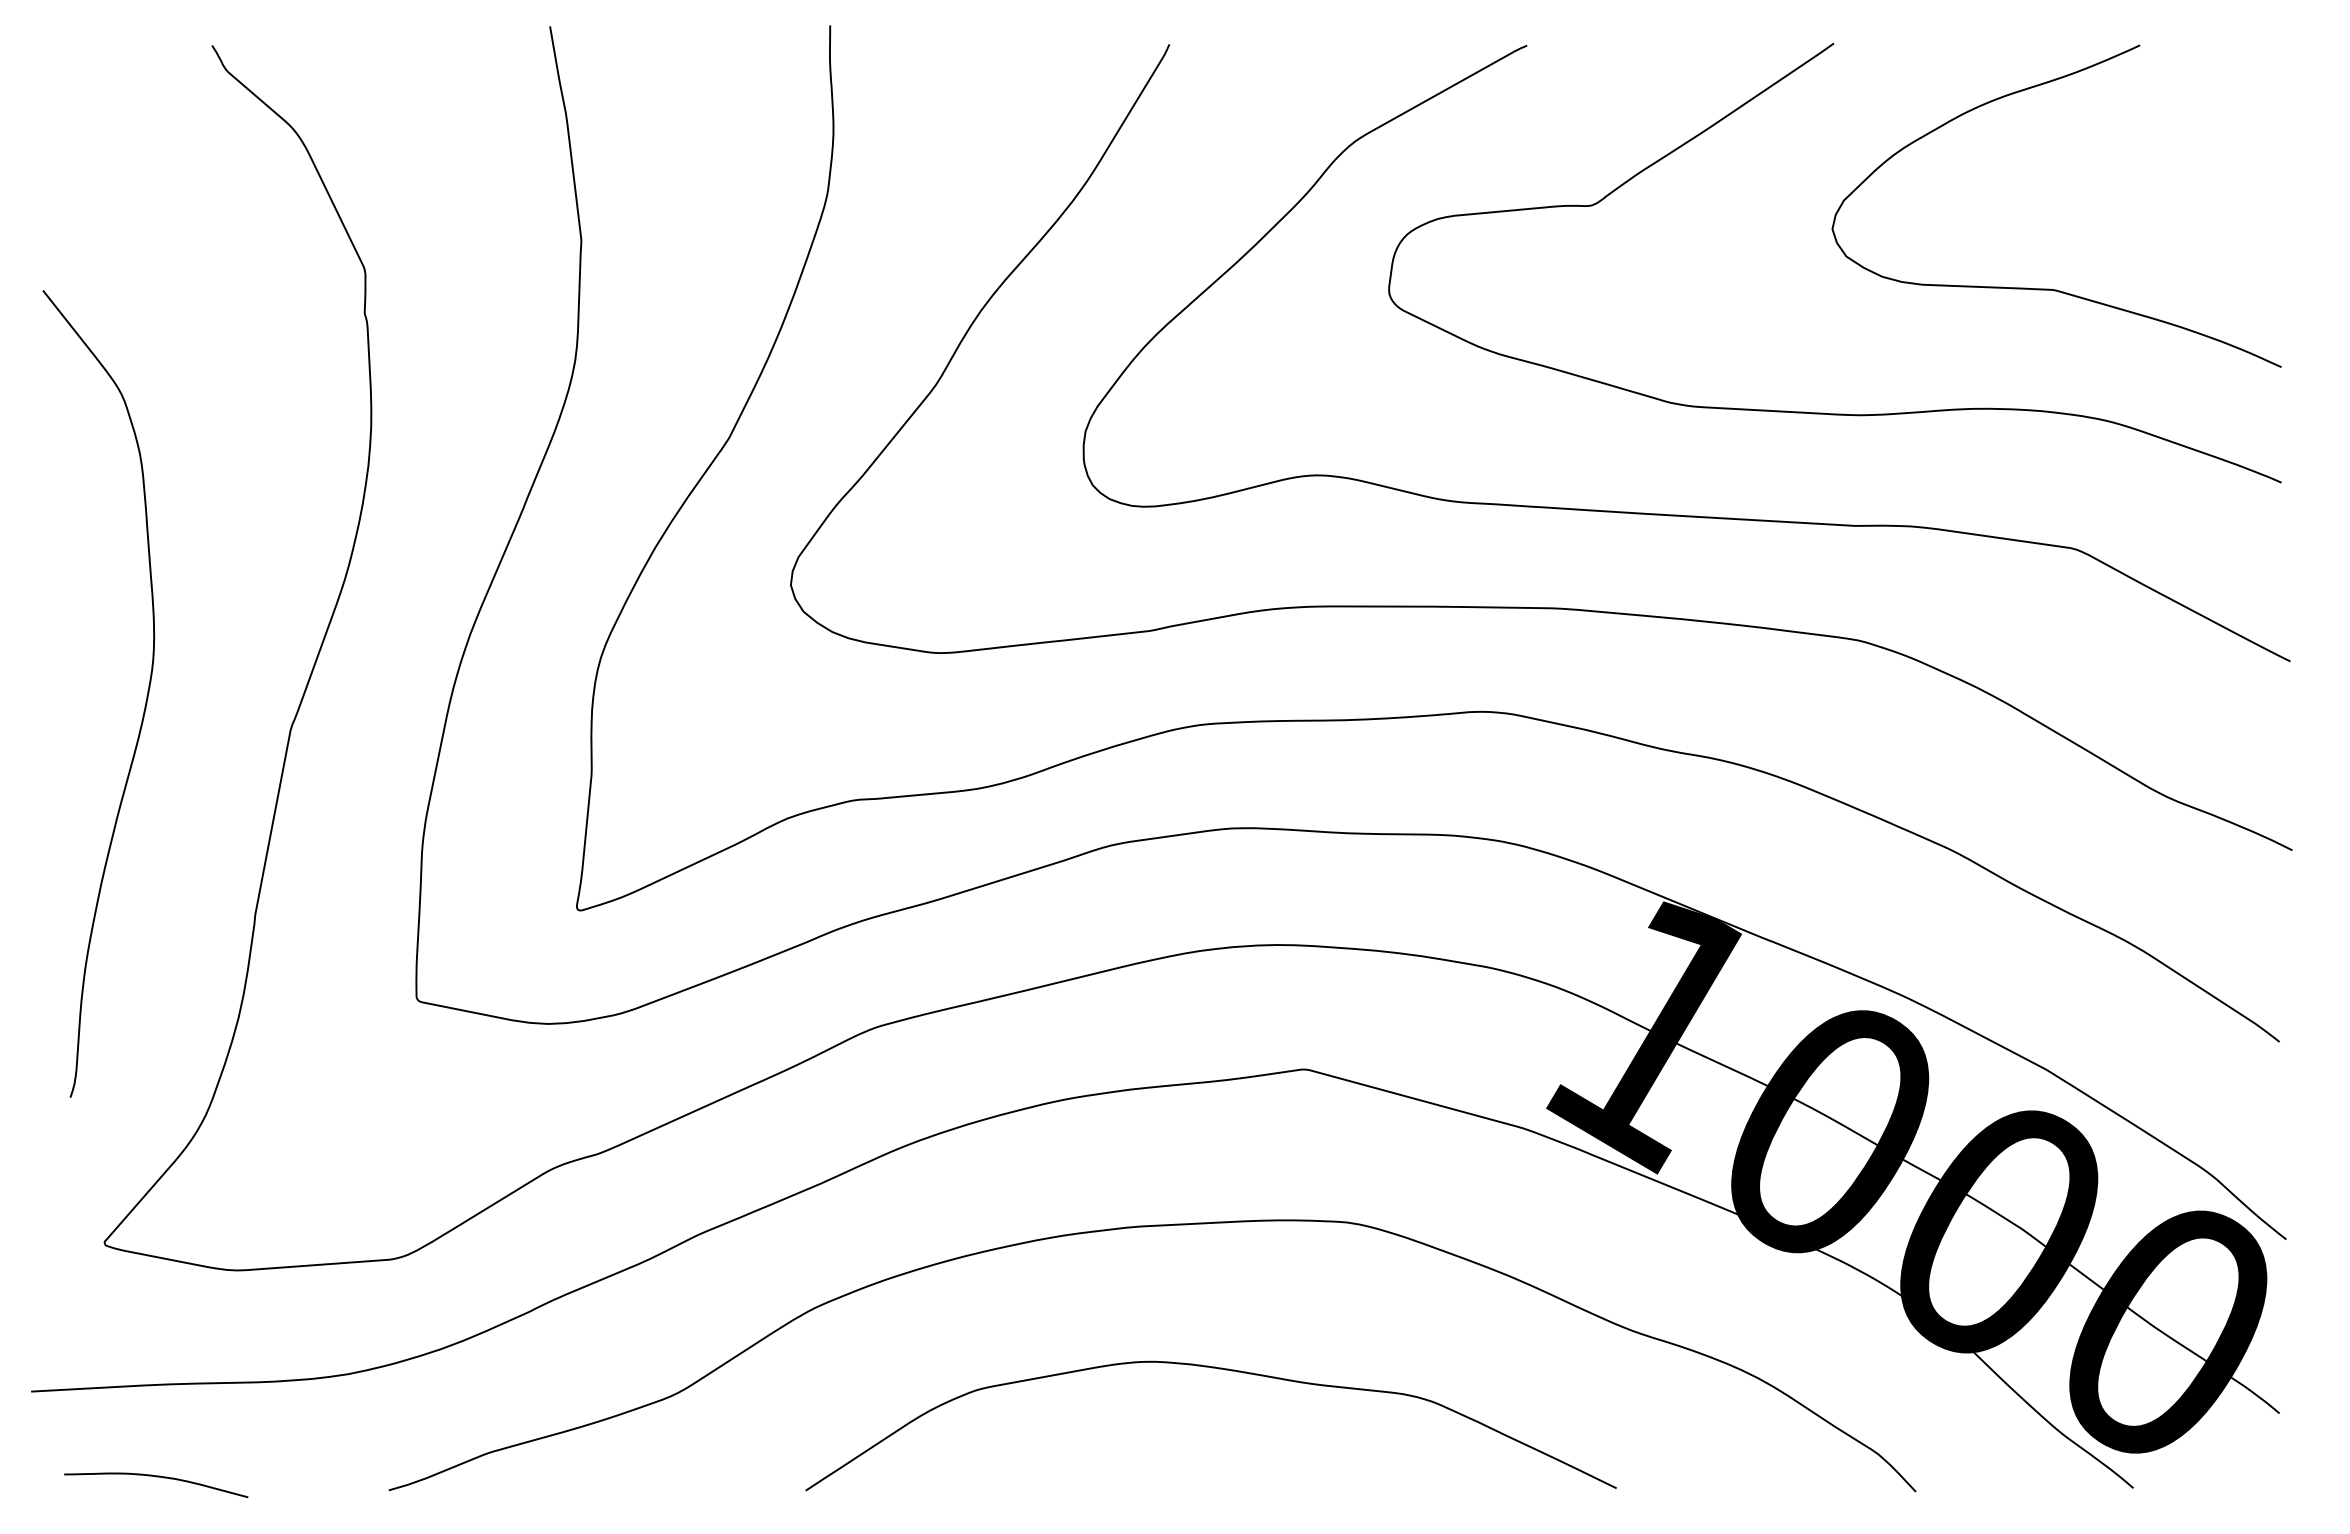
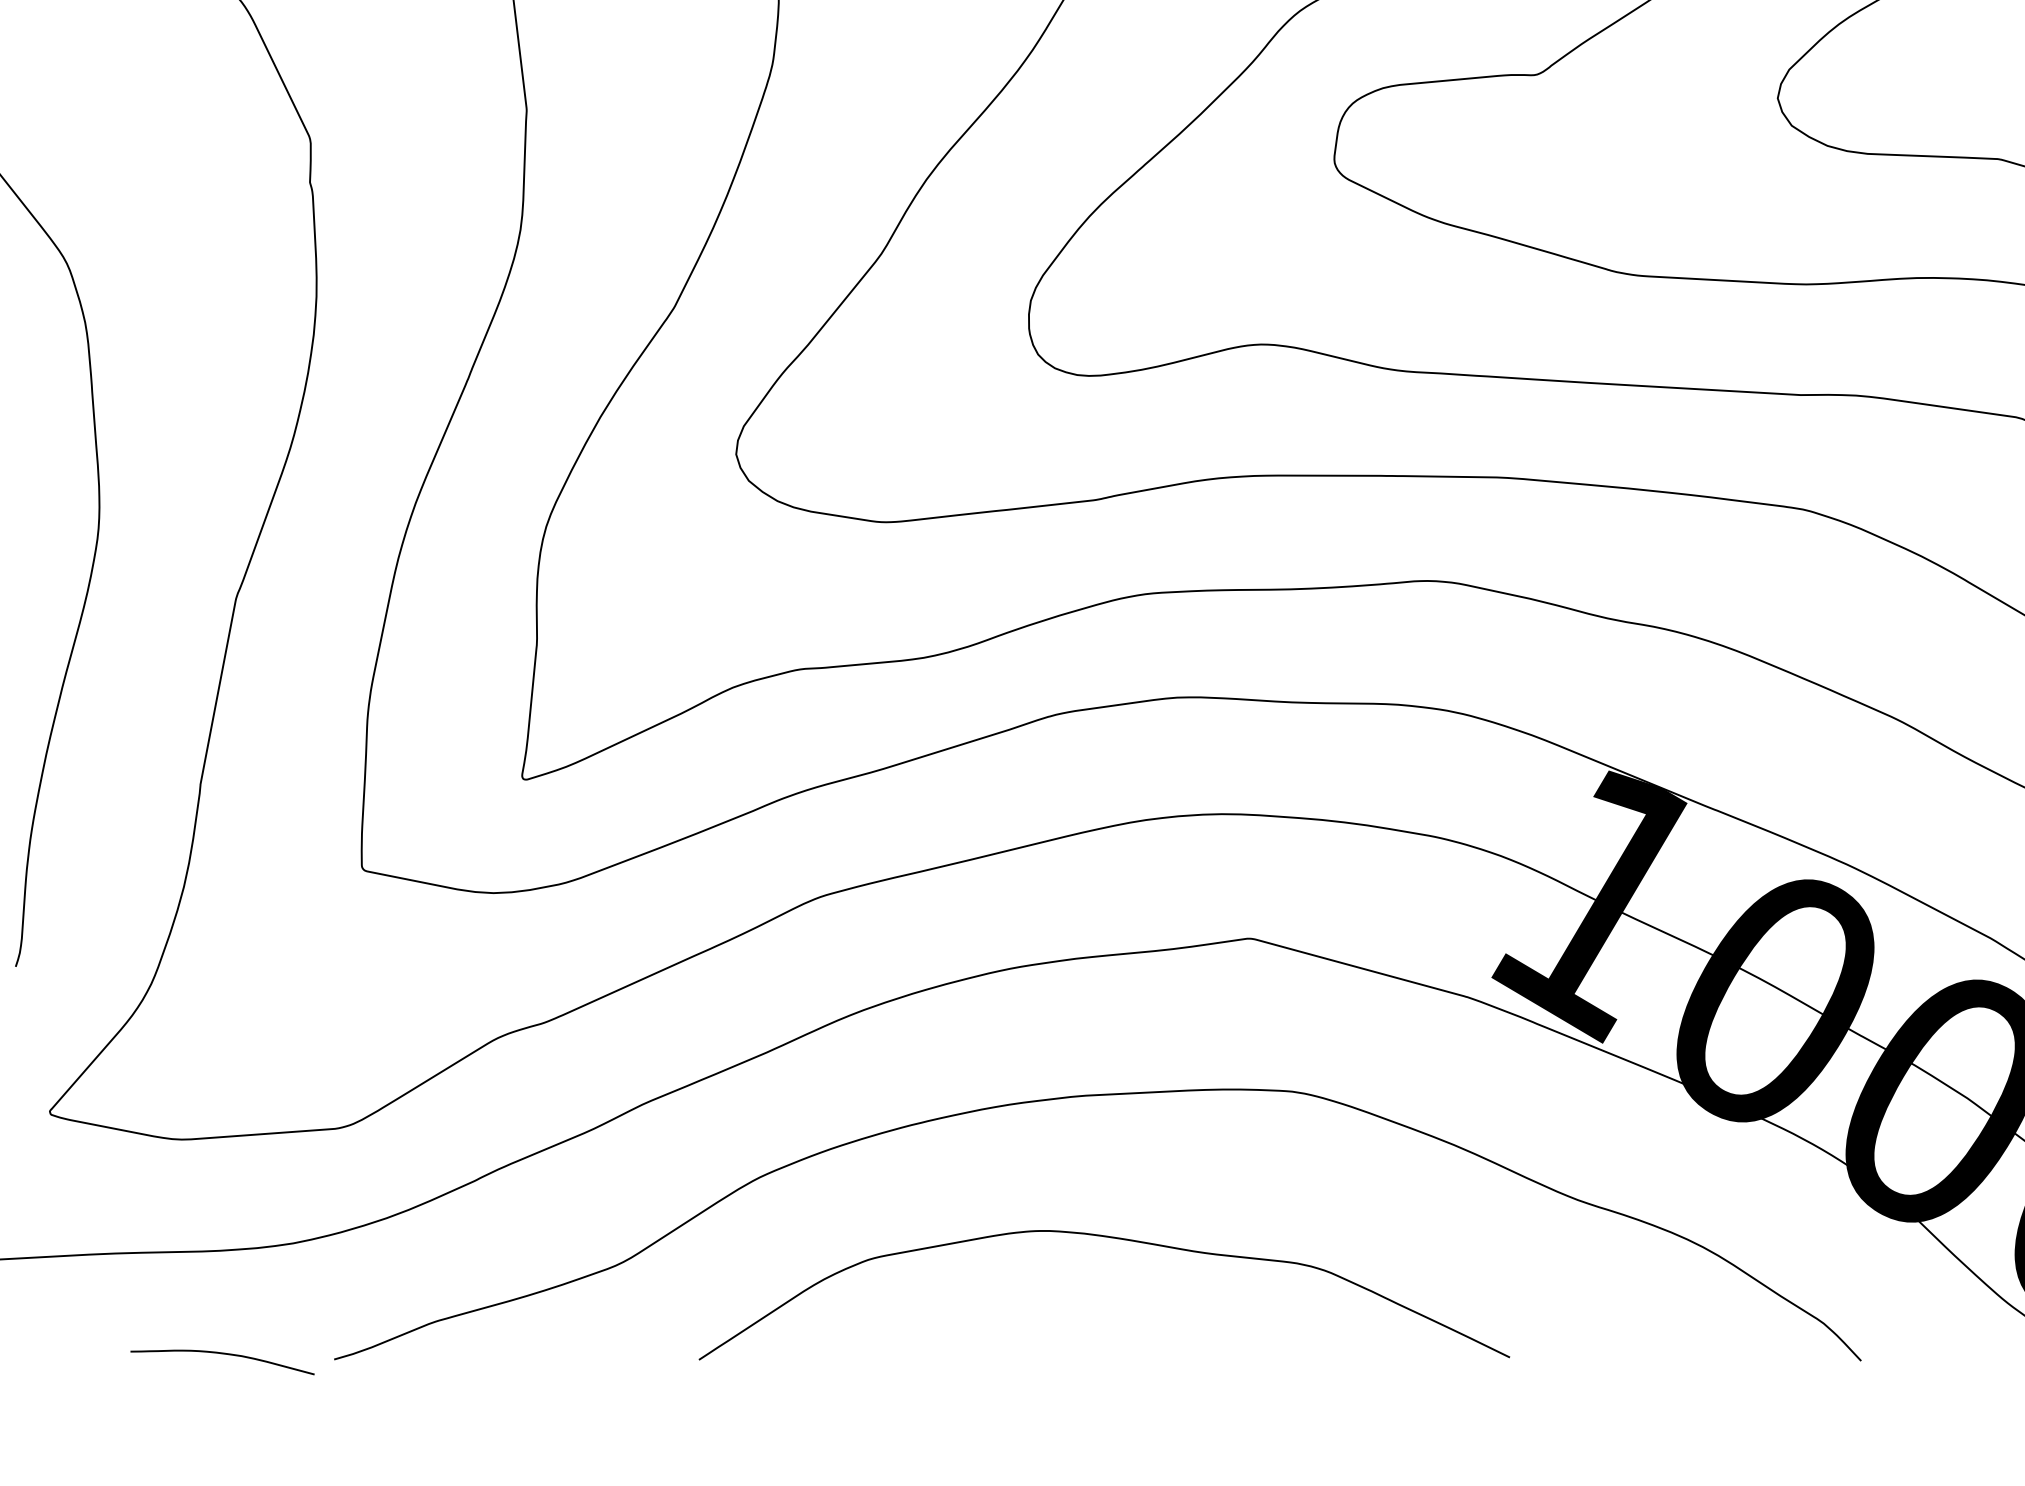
curve: (1218, 1369) -> (1111, 1238), moved
curve: (156, 1477) -> (222, 1354), moved

